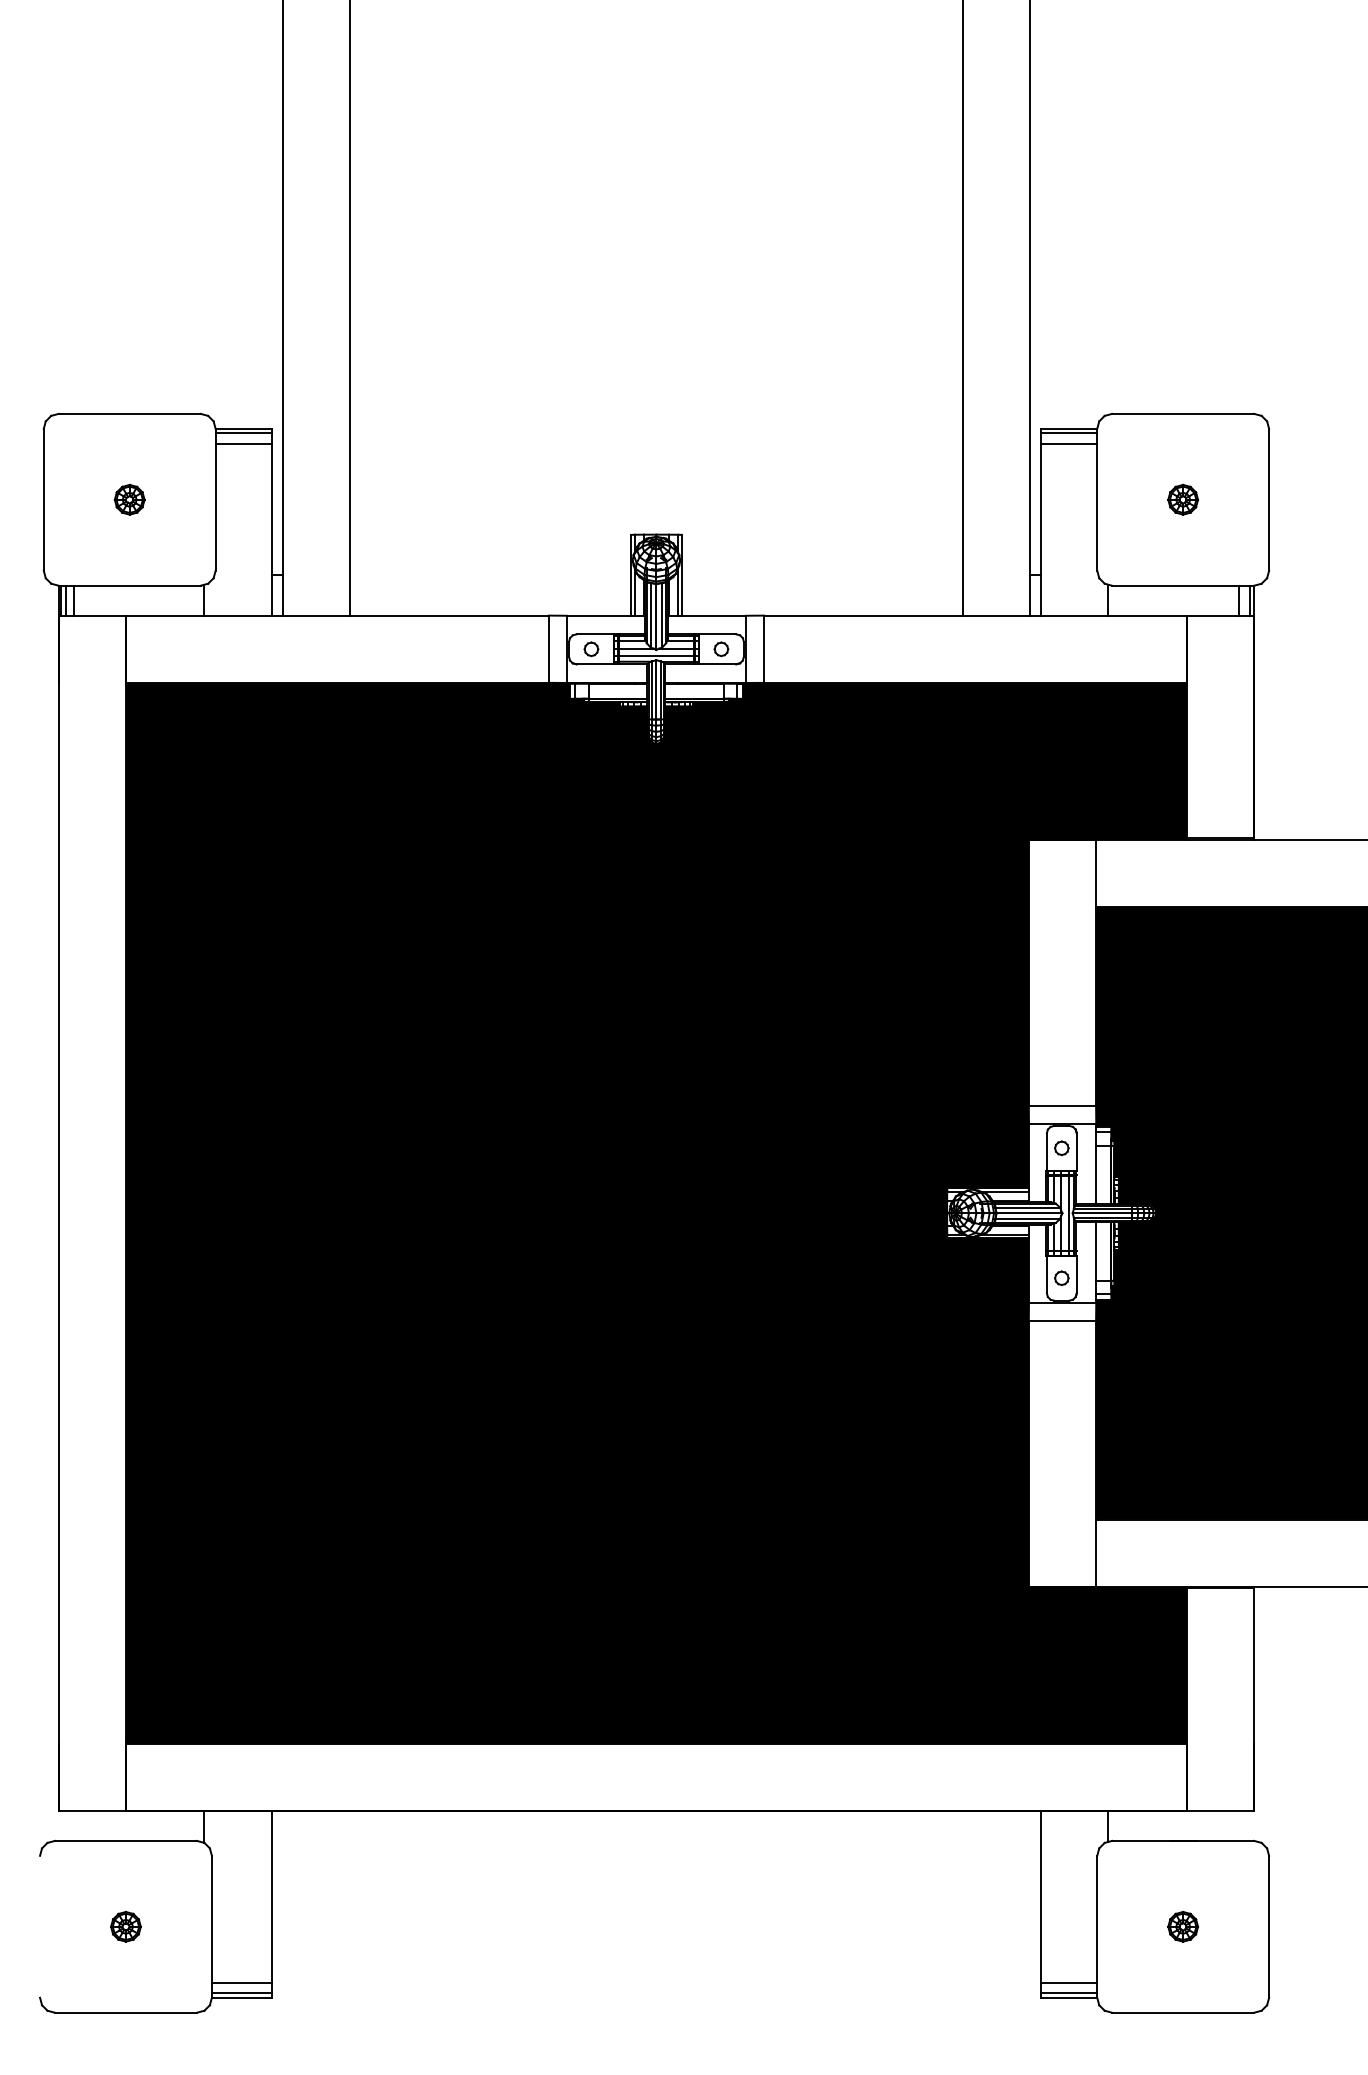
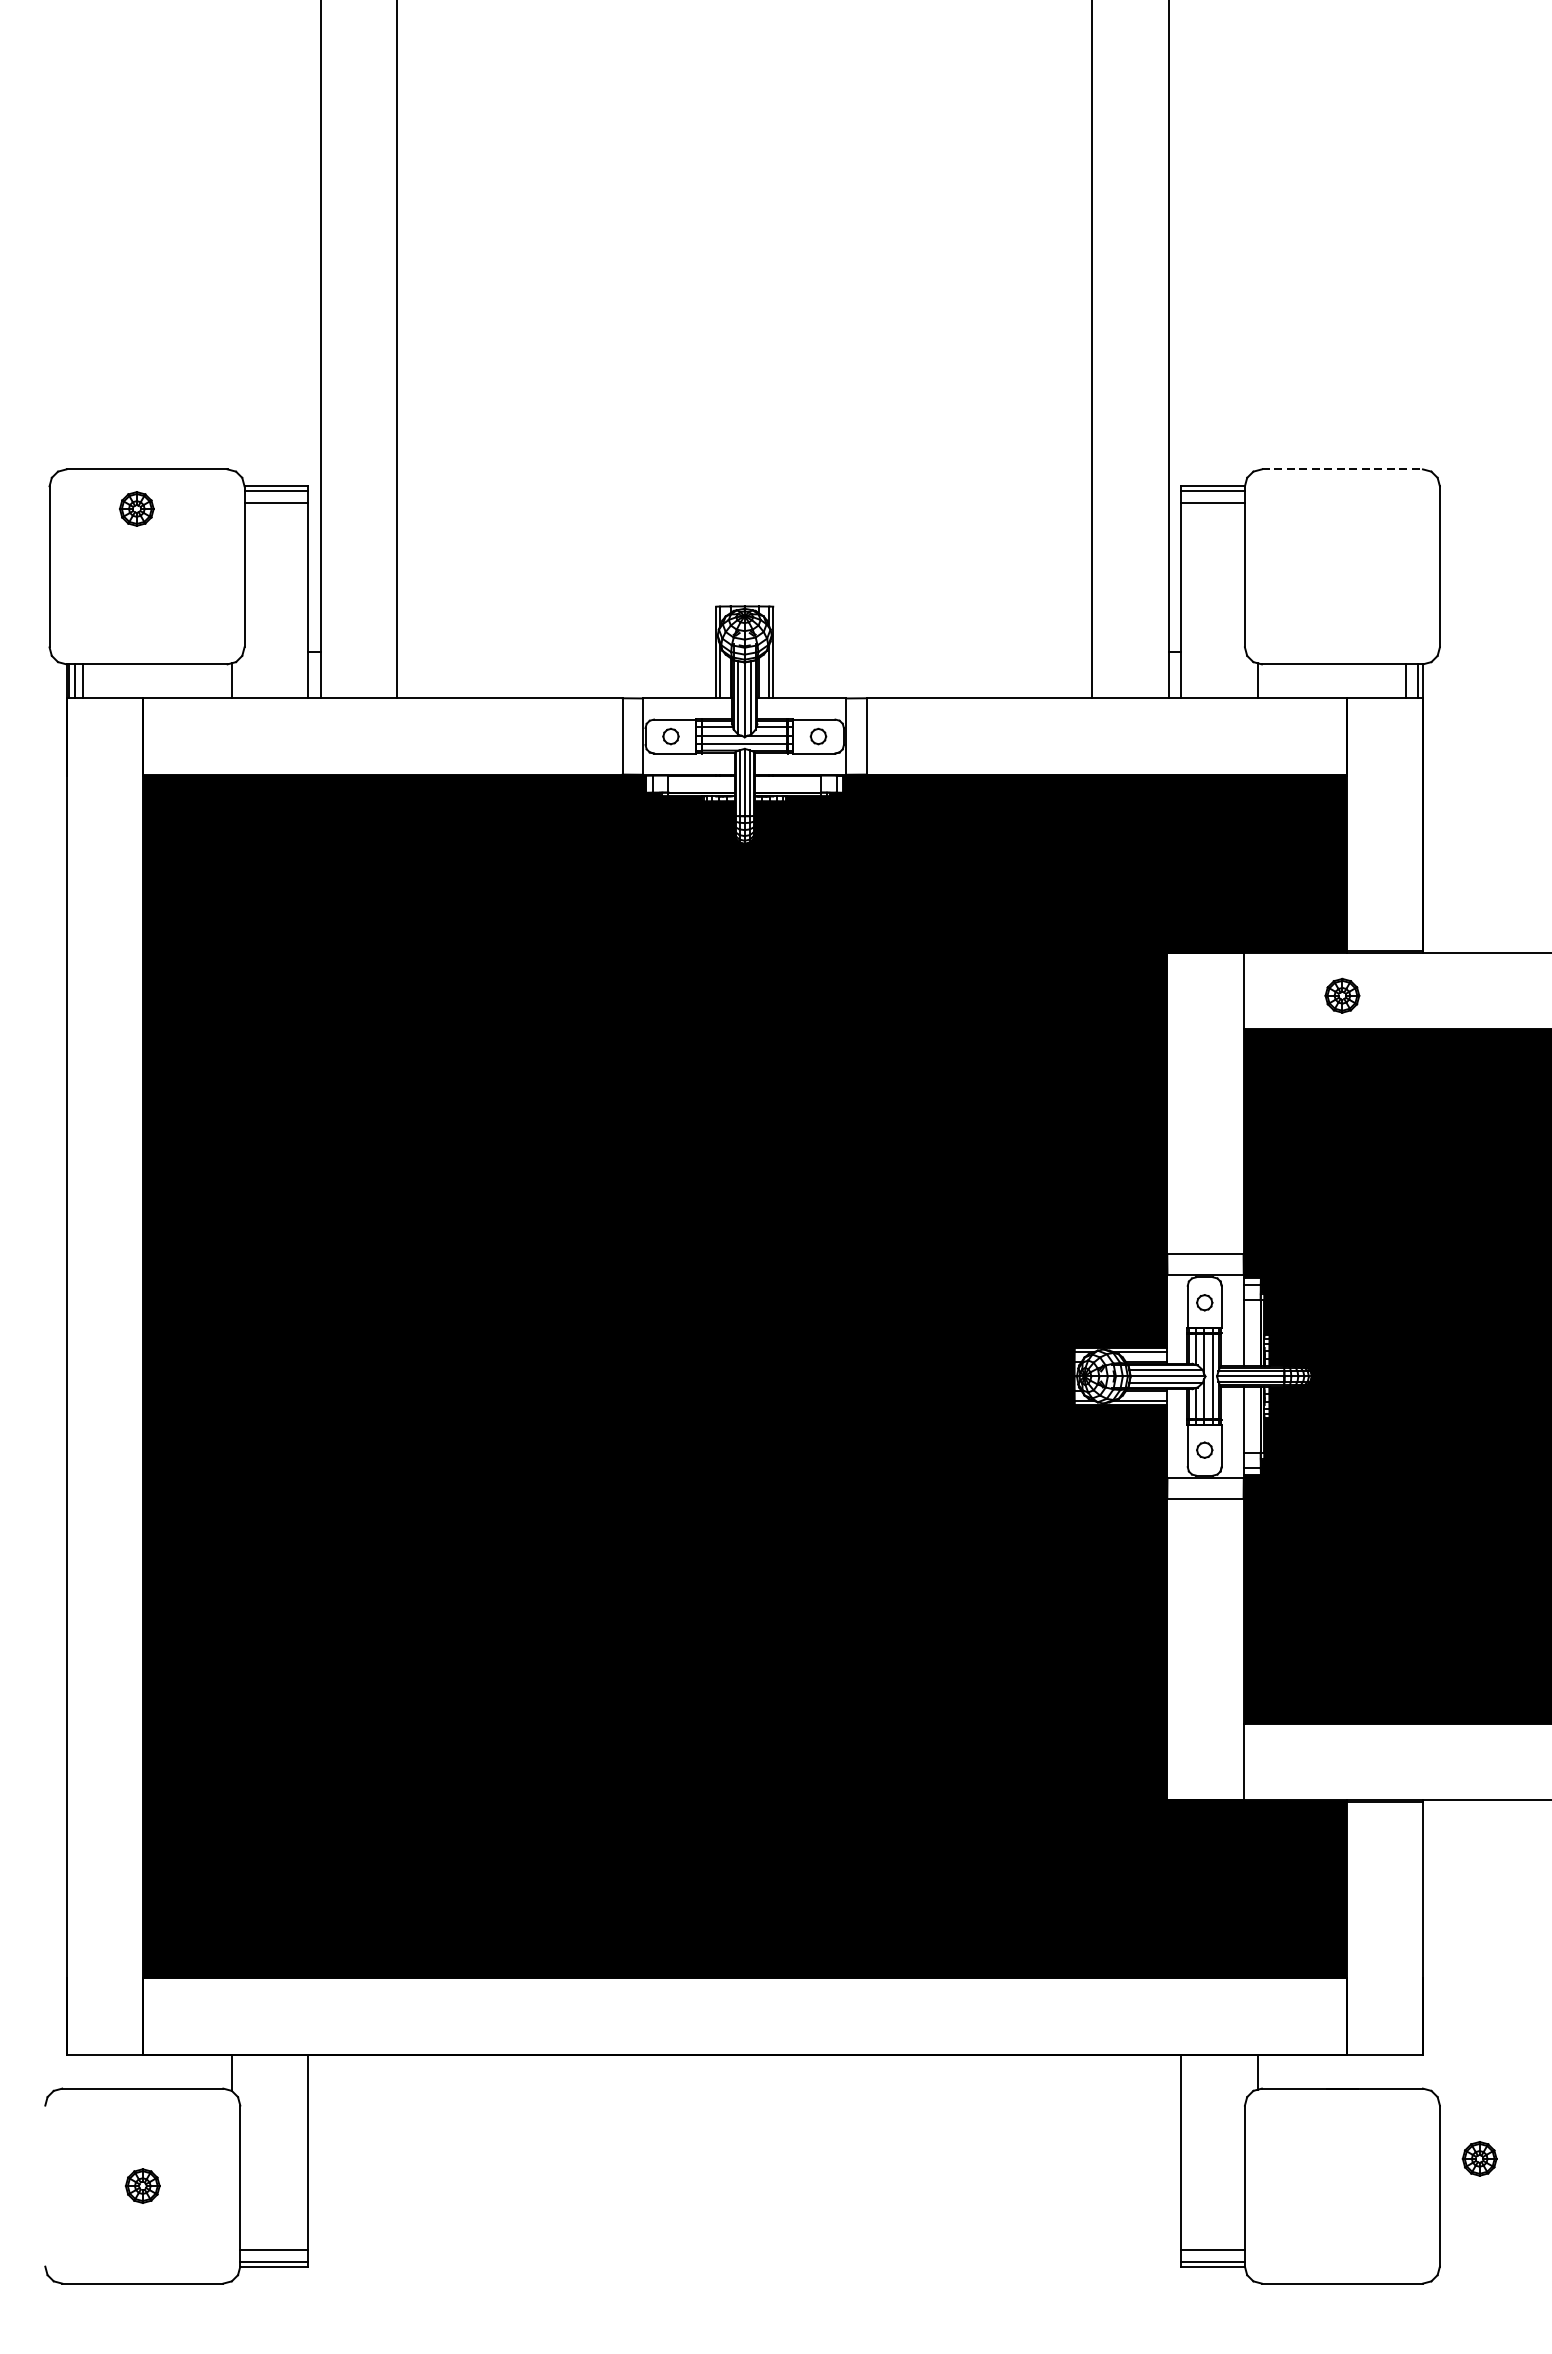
line: (1183, 413) -> (1342, 468), solid -> dashed
part: (129, 499) -> (136, 508), moved
part: (1183, 499) -> (1342, 995), moved
part: (1183, 1926) -> (1480, 2158), moved

